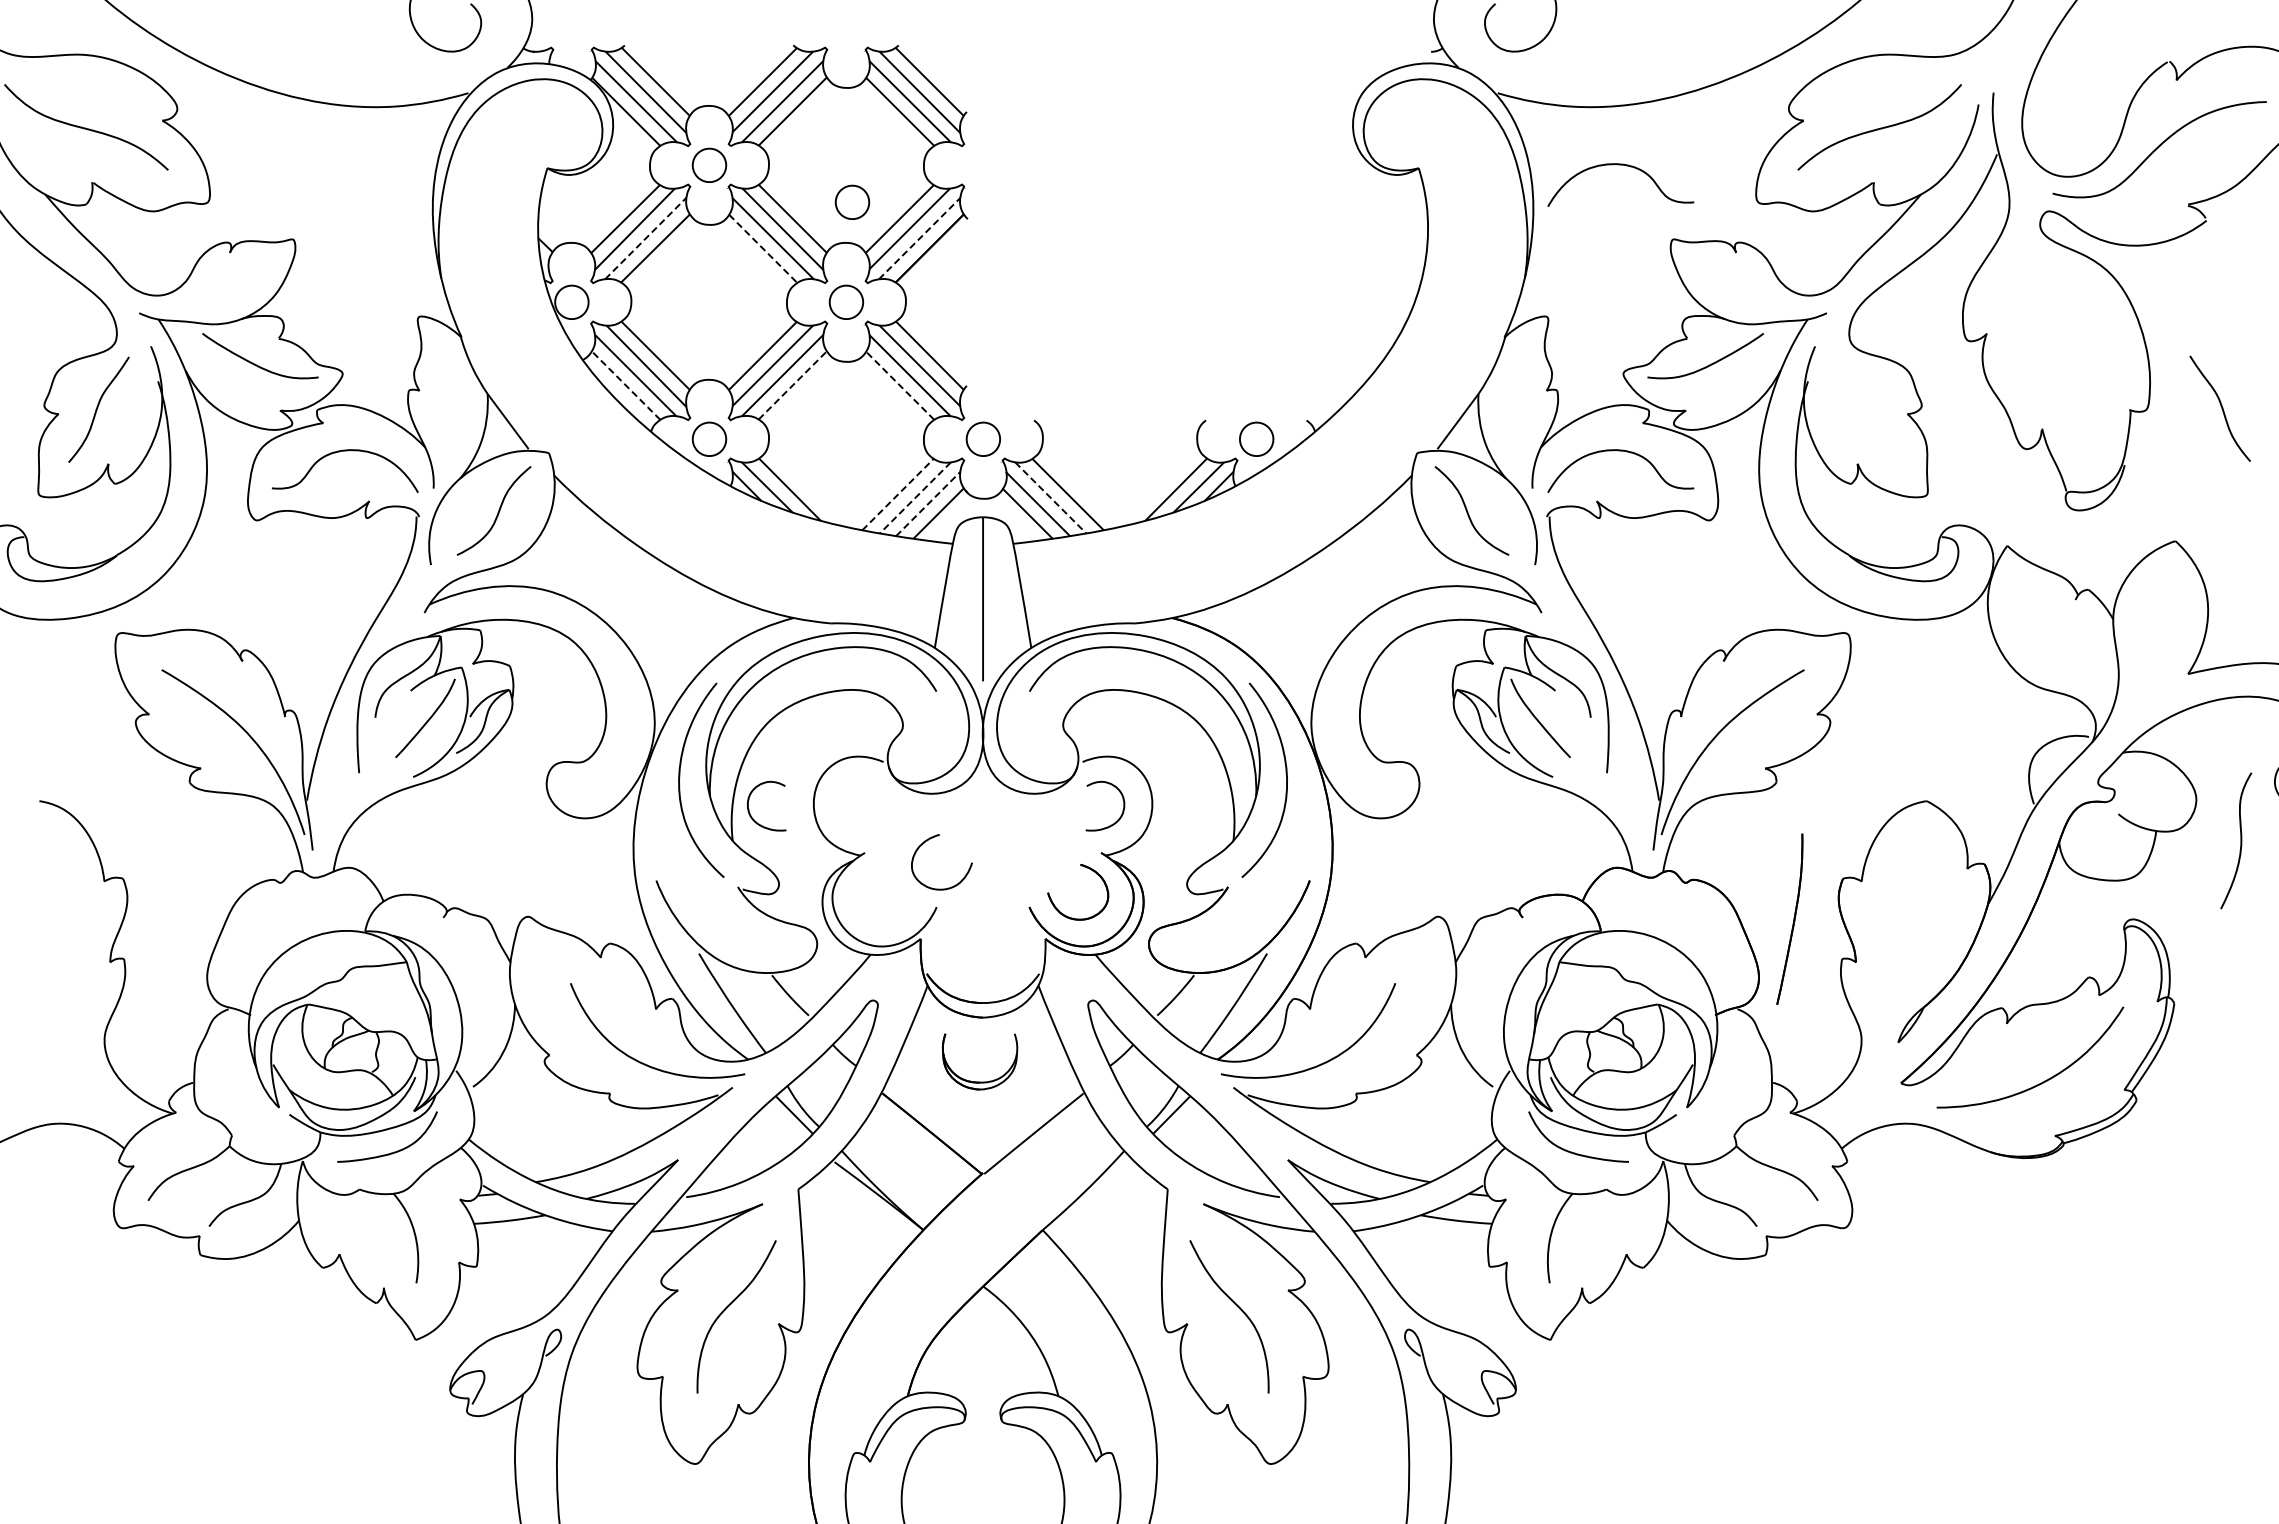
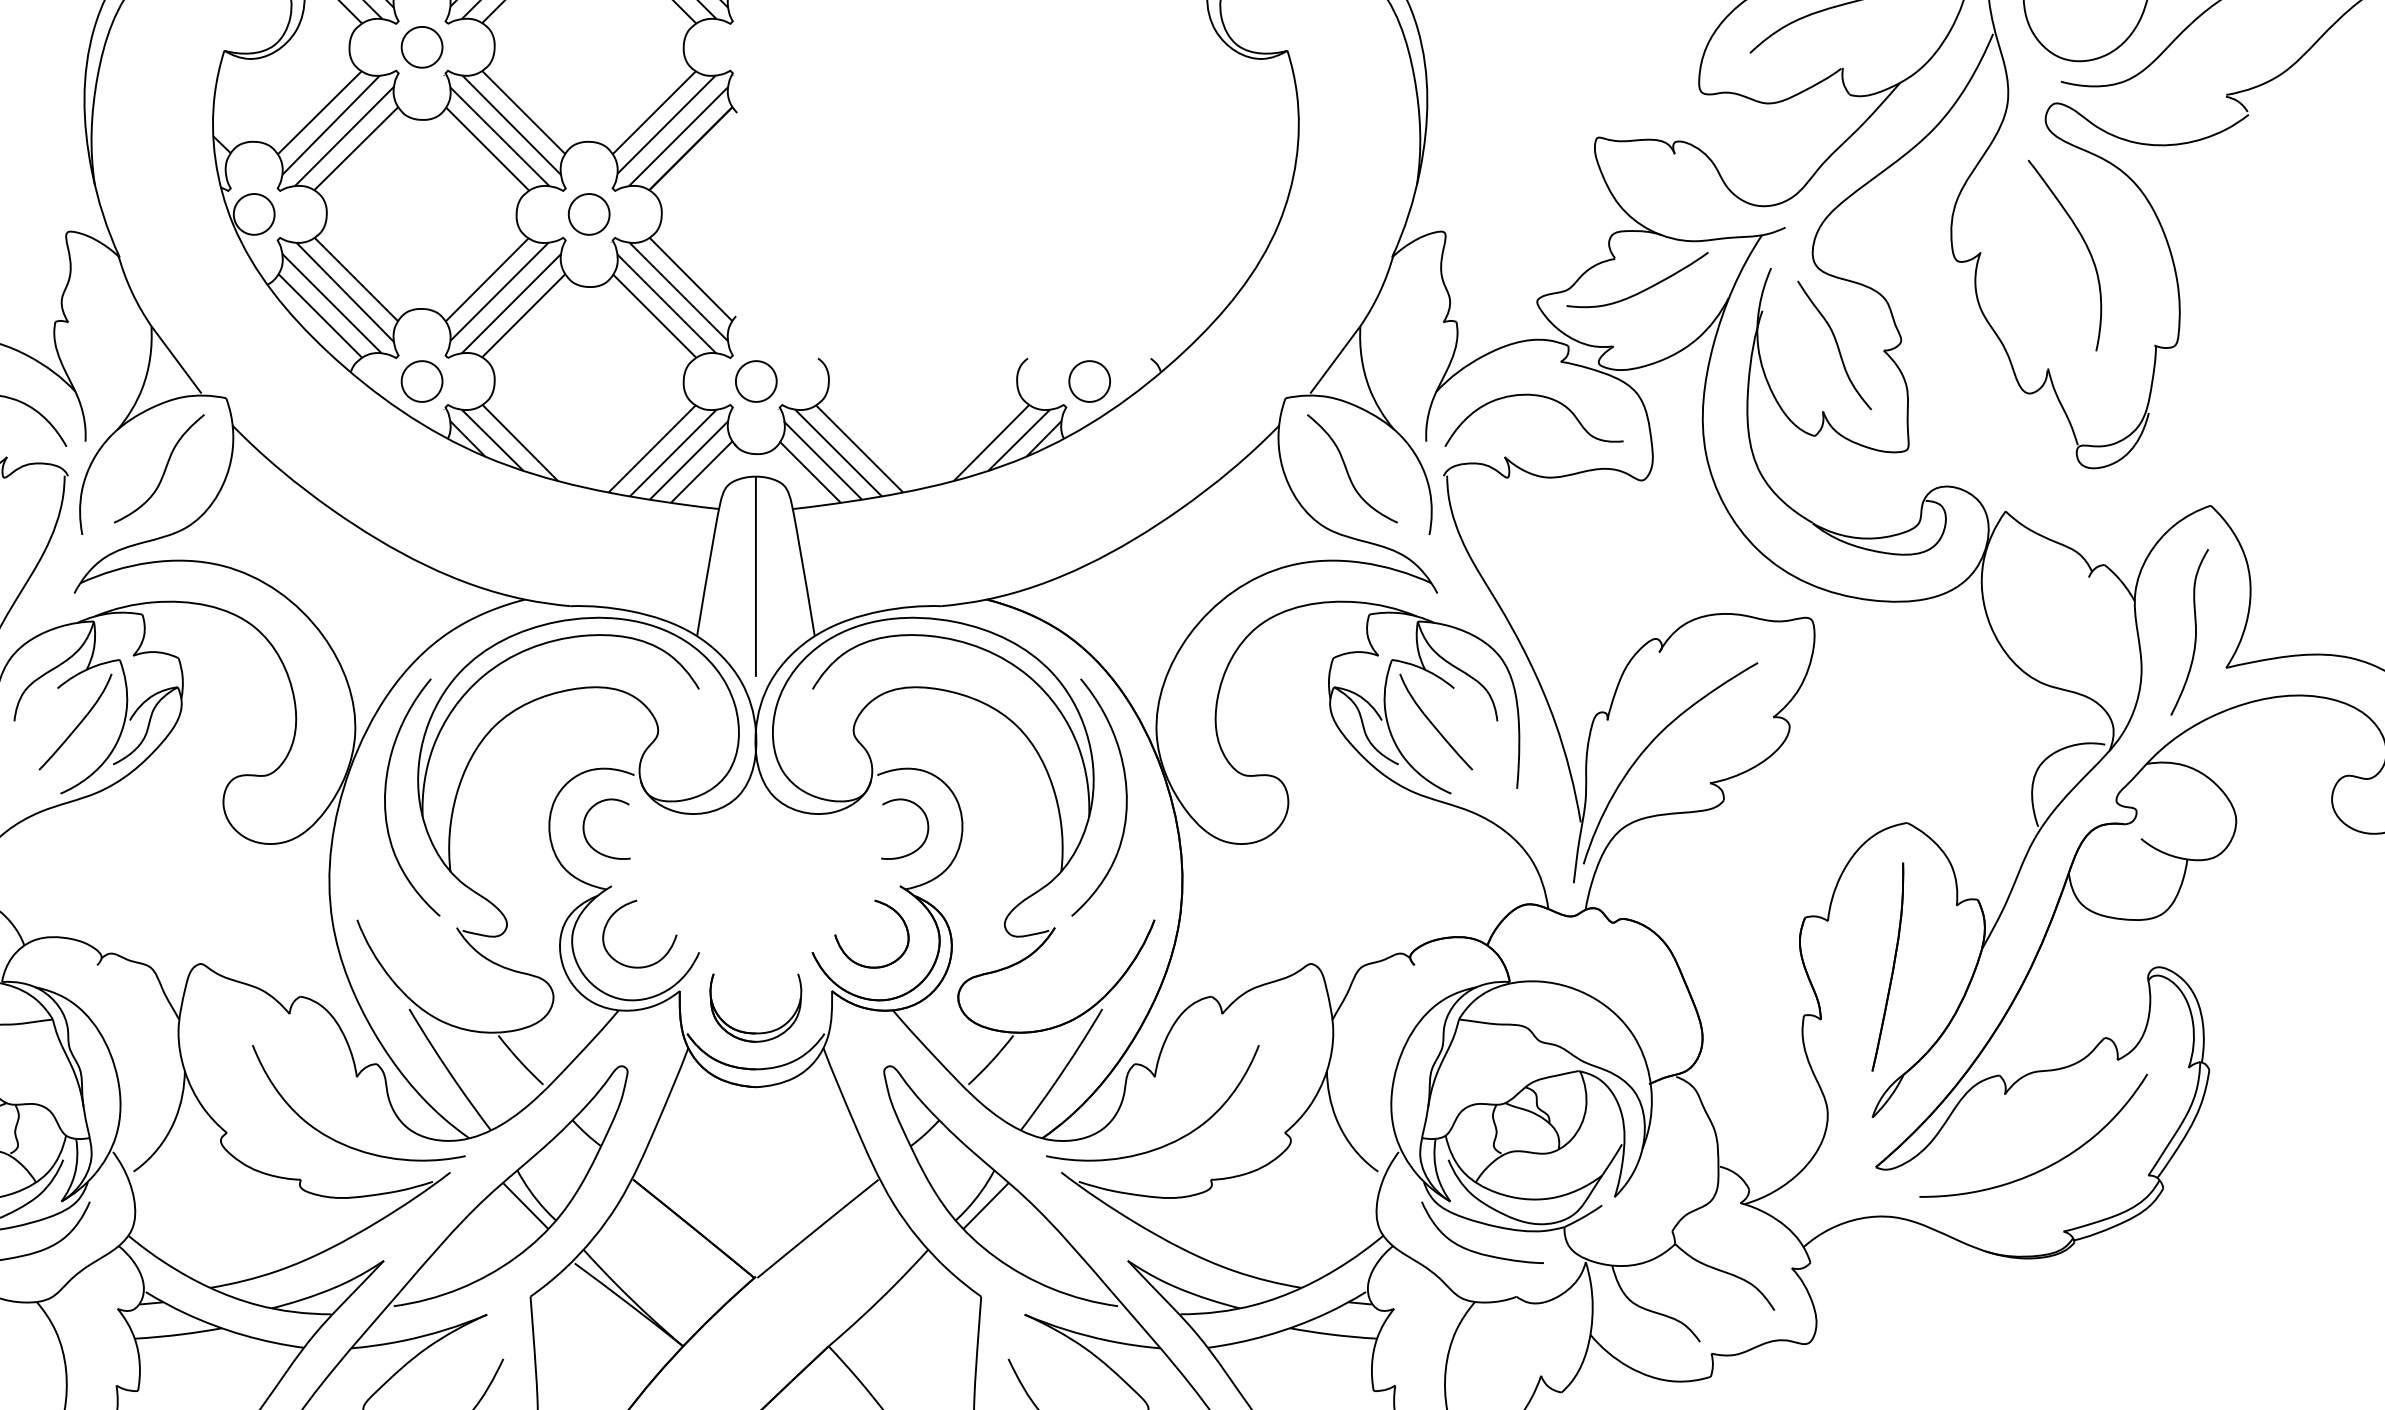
curve: (1626, 166) -> (1540, 48), removed
part: (852, 201) -> (596, 91), removed
line: (646, 238) -> (345, 136), dashed -> solid
line: (920, 238) -> (679, 136), dashed -> solid
line: (763, 249) -> (488, 149), dashed -> solid
curve: (2072, 327) -> (2085, 245), added
line: (625, 385) -> (319, 315), dashed -> solid
line: (793, 385) -> (524, 315), dashed -> solid
line: (899, 385) -> (653, 315), dashed -> solid
curve: (2221, 408) -> (1836, 345), moved
line: (898, 494) -> (652, 448), dashed -> solid
line: (914, 498) -> (672, 453), dashed -> solid
line: (1051, 498) -> (839, 453), dashed -> solid
line: (928, 503) -> (689, 459), dashed -> solid
curve: (749, 809) -> (585, 833), moved
curve: (2240, 840) -> (2194, 631), moved
curve: (927, 841) -> (622, 908), moved
part: (1789, 918) -> (1887, 966), moved
part: (979, 1081) -> (755, 1032), moved

